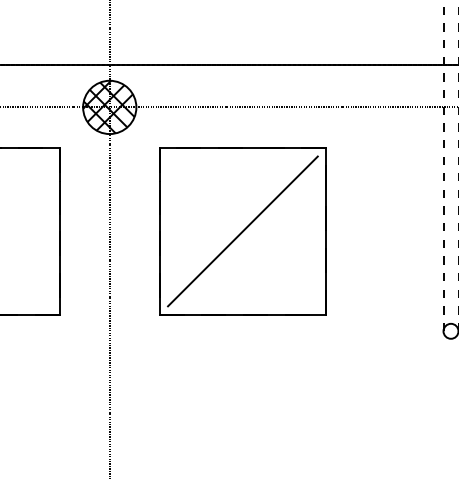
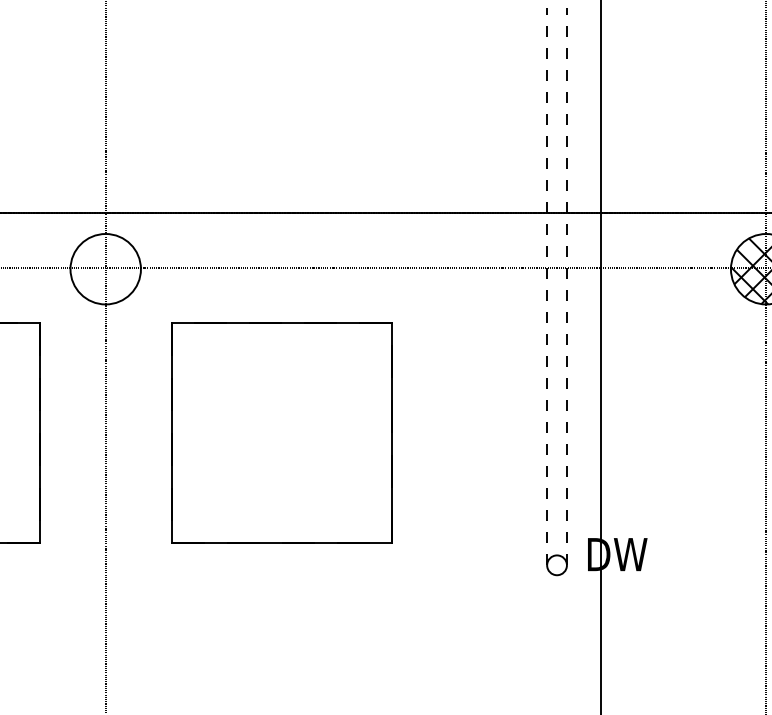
hatch: (108, 106) -> (104, 268), removed
line: (242, 231) -> (281, 433), removed

